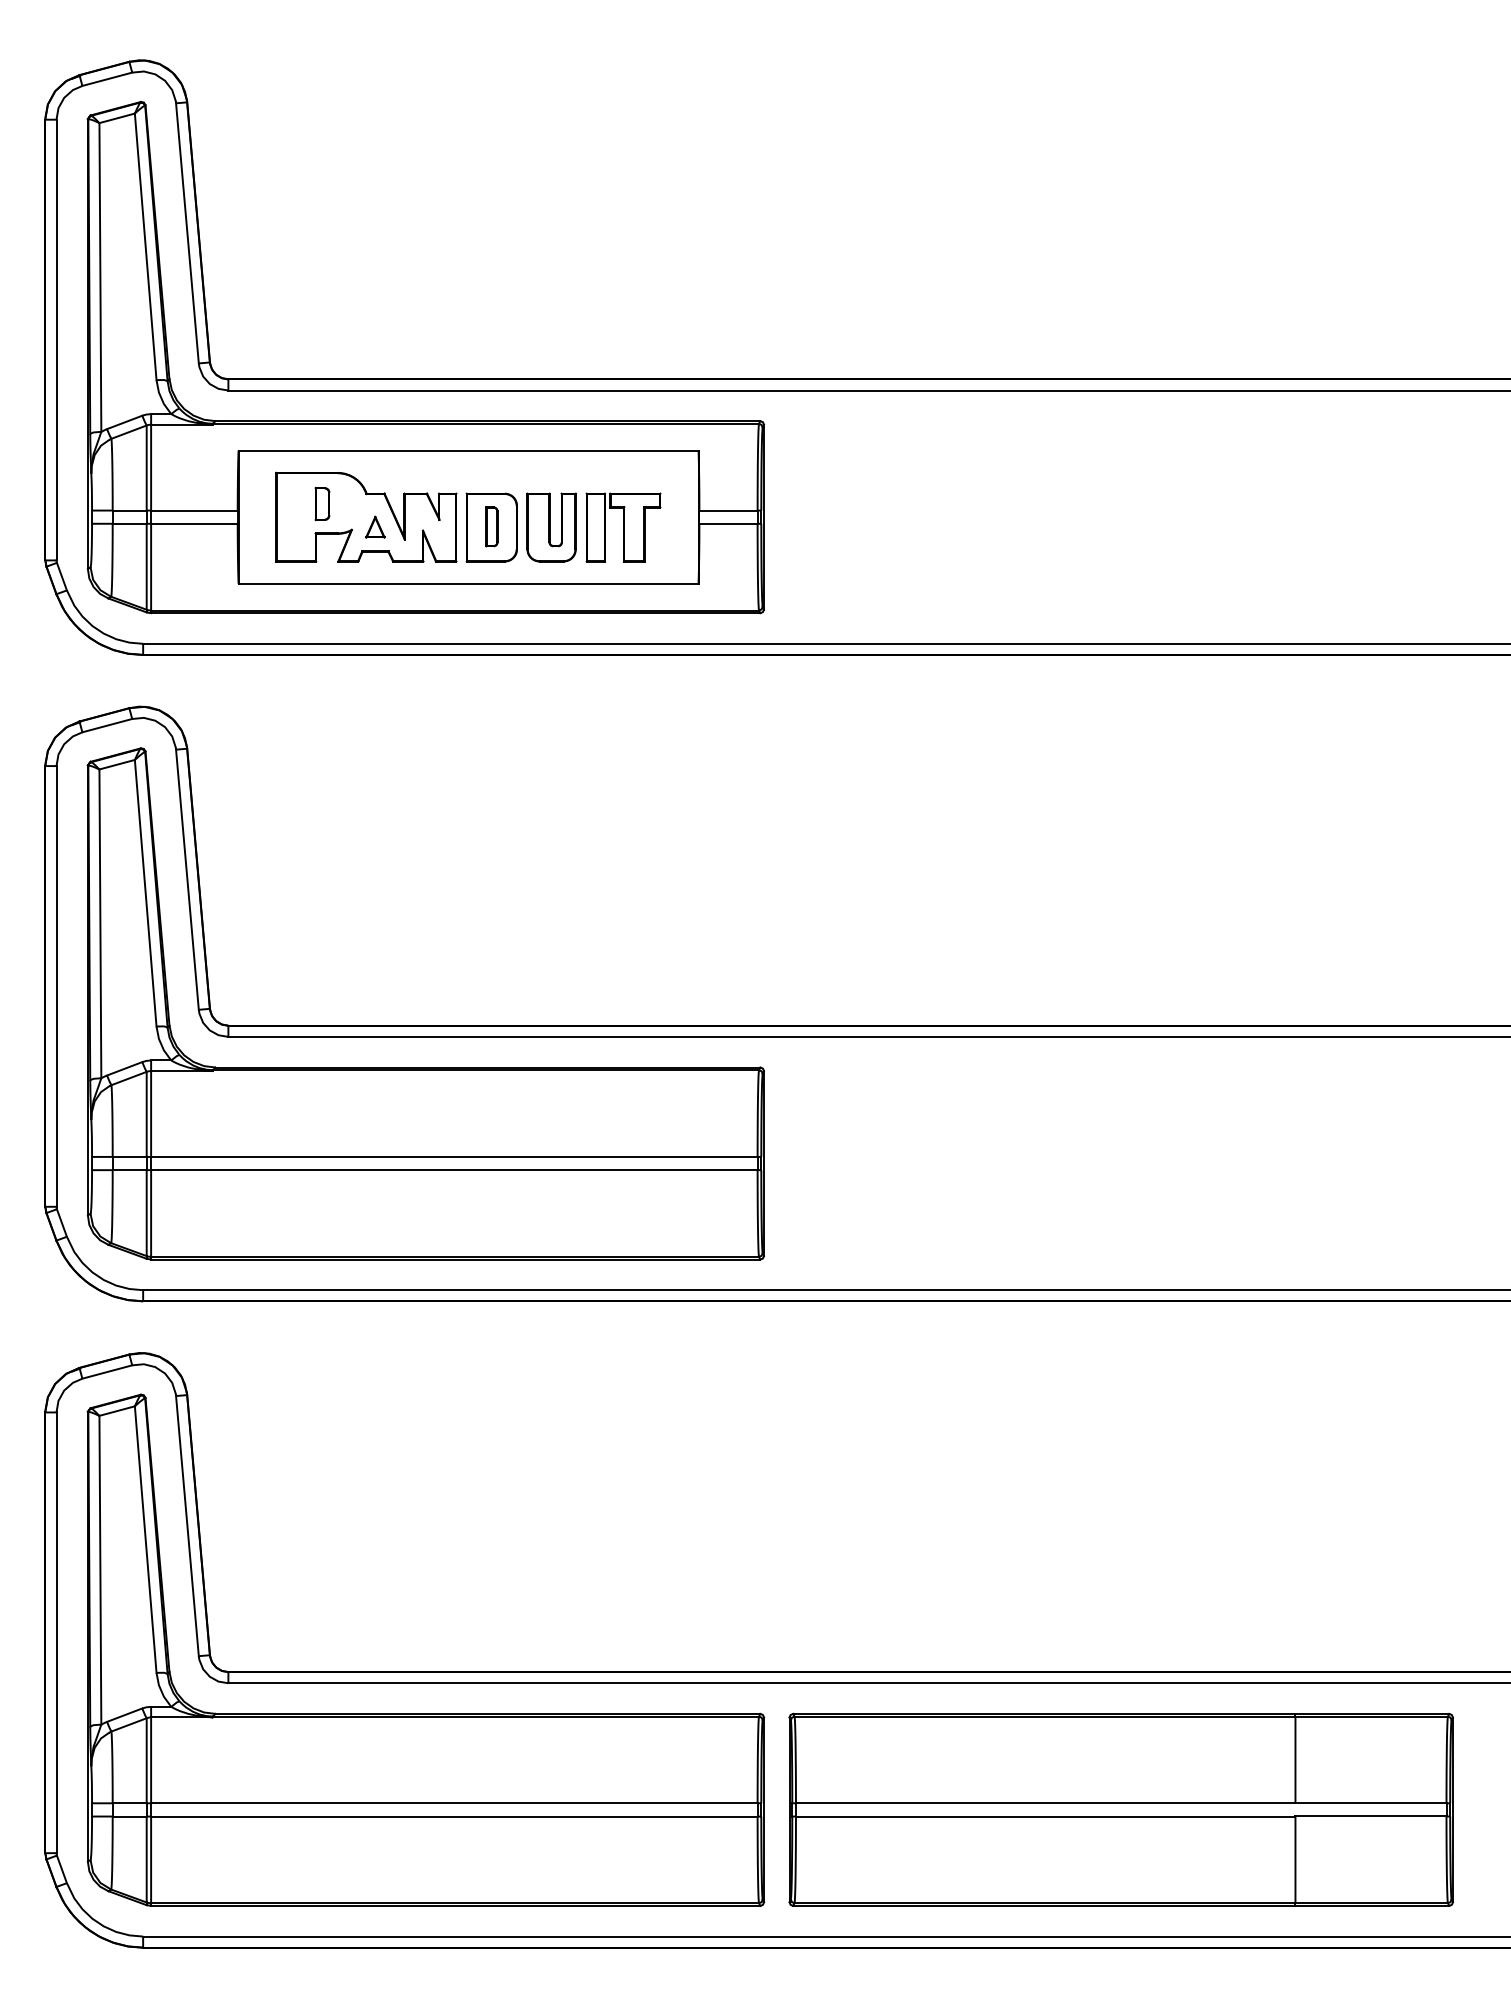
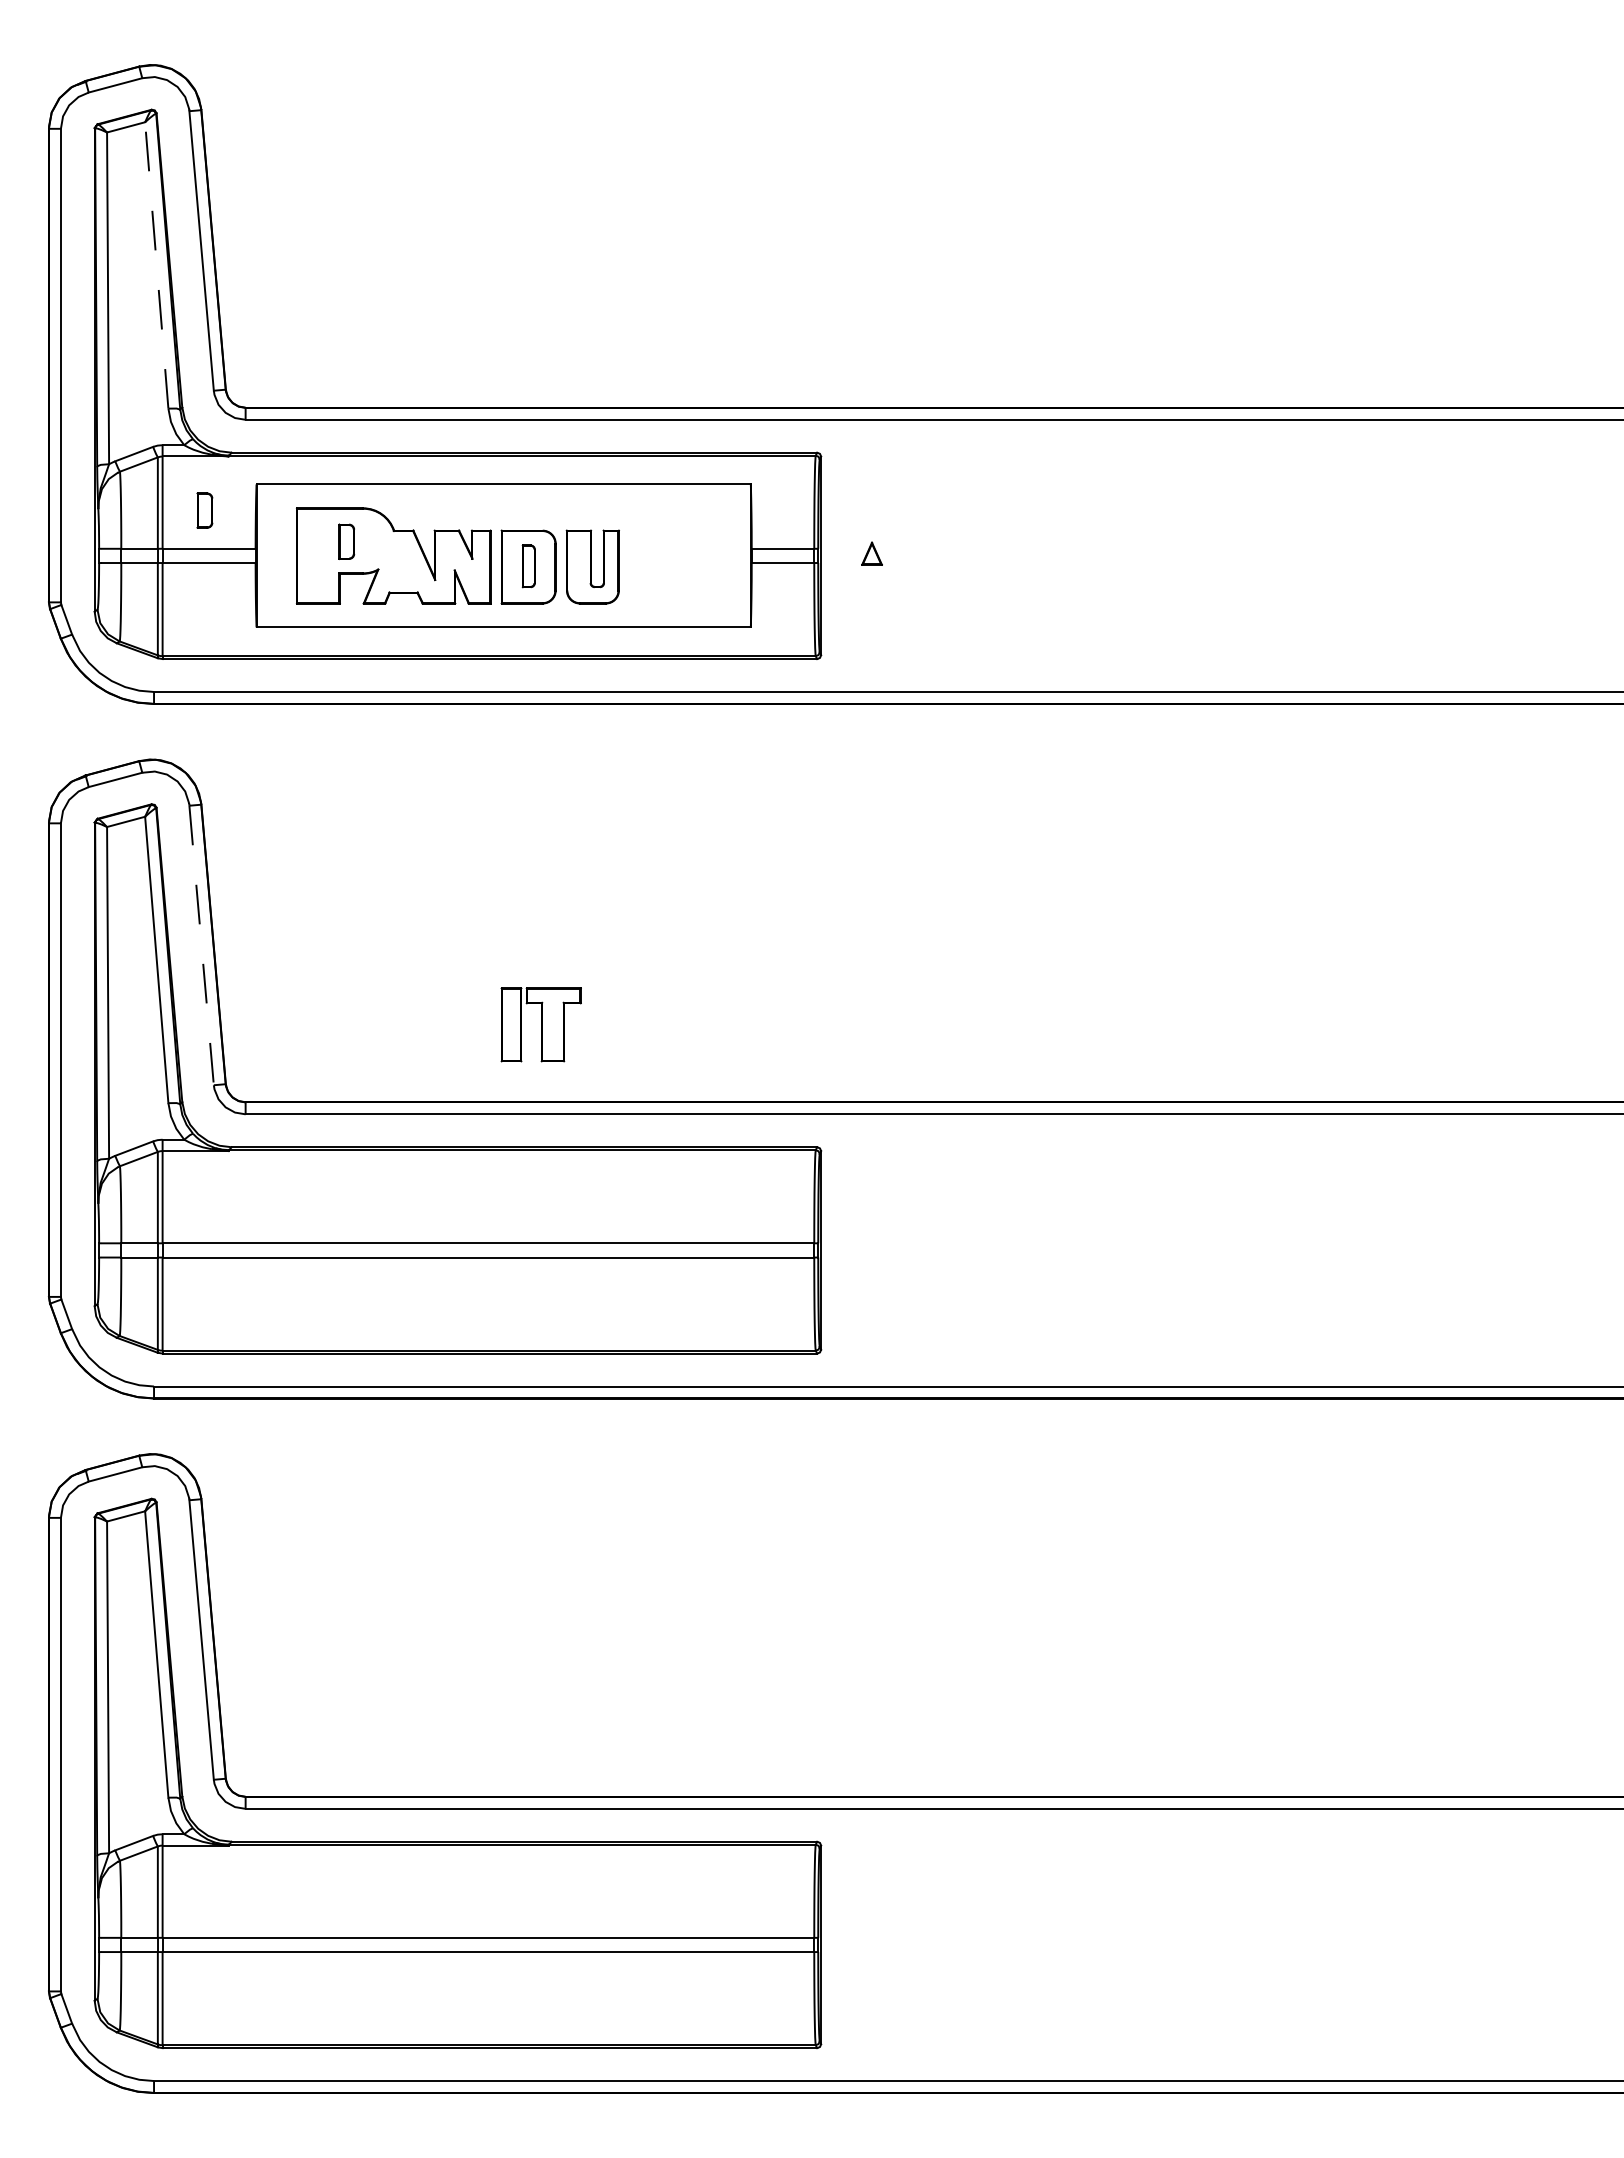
line: (145, 246) -> (156, 265), solid -> dashed
part: (190, 475) -> (204, 511), added
part: (375, 526) -> (872, 553), moved
part: (623, 527) -> (541, 1024), moved
line: (187, 879) -> (201, 945), solid -> dashed
part: (1120, 1809) -> (1204, 1944), removed

